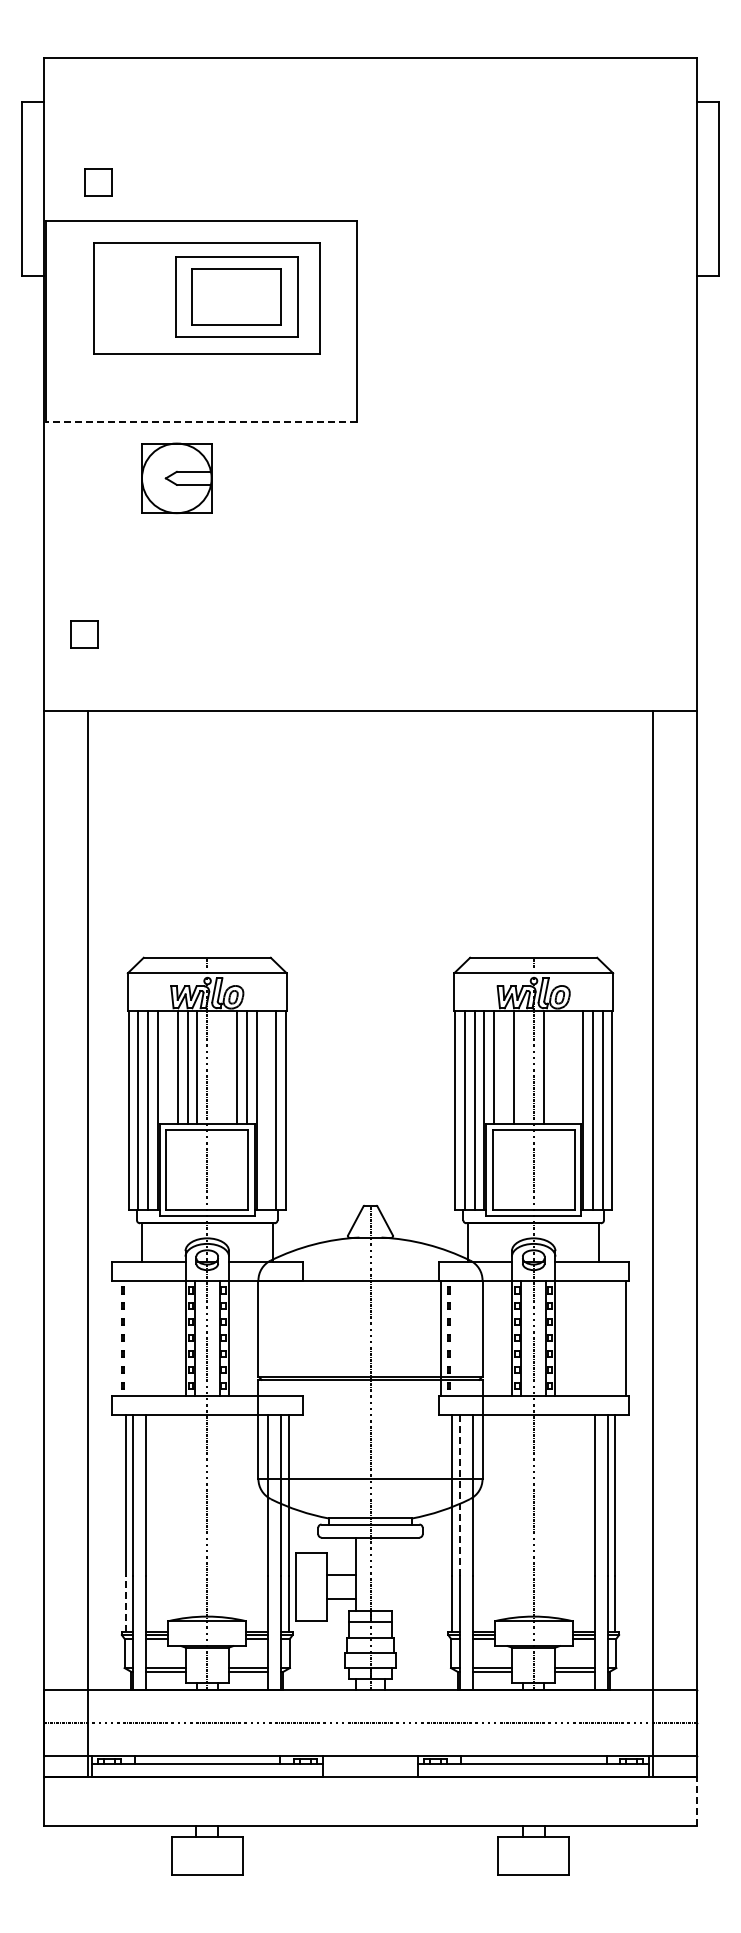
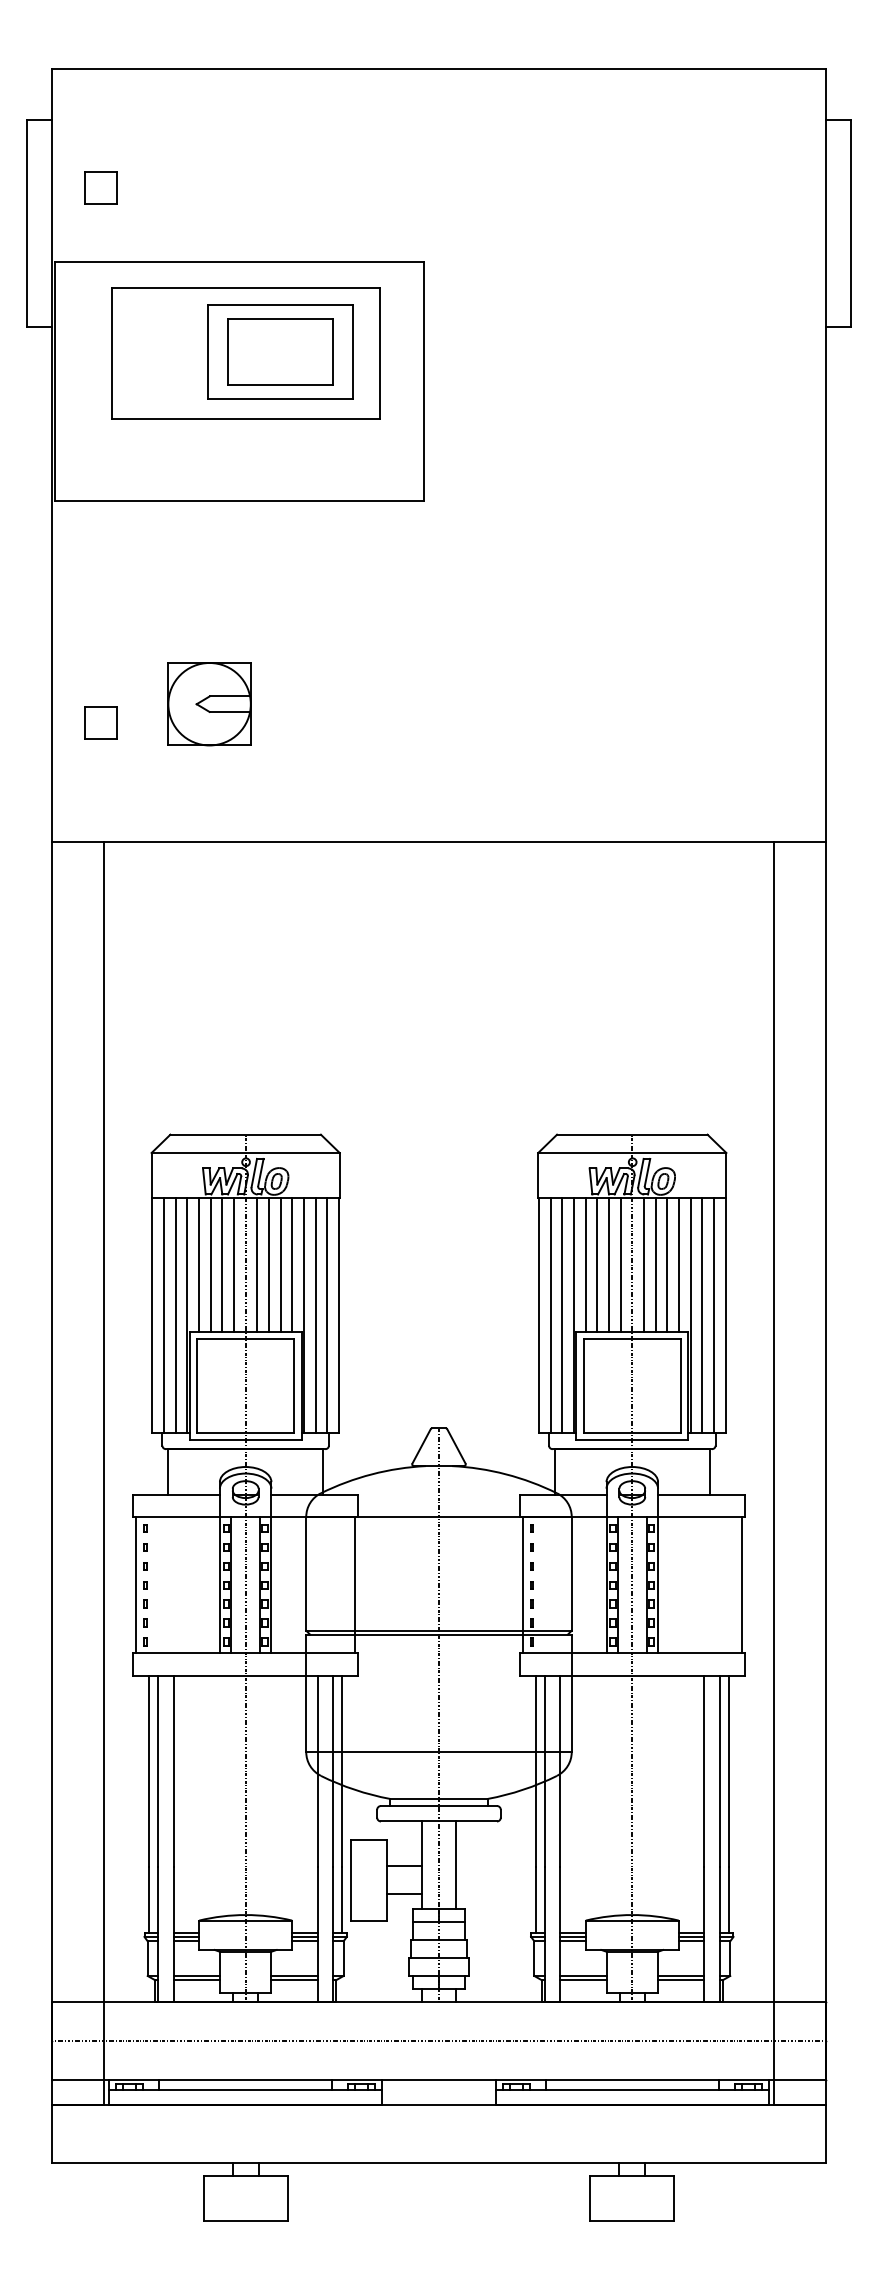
part: (98, 182) -> (100, 187), moved
line: (201, 422) -> (238, 500), dashed -> solid
part: (176, 478) -> (209, 704), moved
part: (84, 634) -> (100, 723), moved
line: (167, 1067) -> (198, 1264), added
line: (217, 1067) -> (257, 1264), added
line: (226, 1067) -> (268, 1264), added
line: (504, 1067) -> (597, 1264), added
line: (523, 1067) -> (620, 1264), added
line: (553, 1067) -> (655, 1264), added
line: (563, 1067) -> (667, 1264), added
line: (573, 1067) -> (679, 1264), added
line: (266, 1110) -> (315, 1315), added
line: (114, 1337) -> (135, 1584), added
line: (299, 1337) -> (354, 1584), added
line: (459, 1494) -> (544, 1770), dashed -> solid
line: (385, 1574) -> (456, 1865), added
line: (125, 1603) -> (148, 1899), dashed -> solid
line: (696, 1801) -> (825, 2134), dashed -> solid

